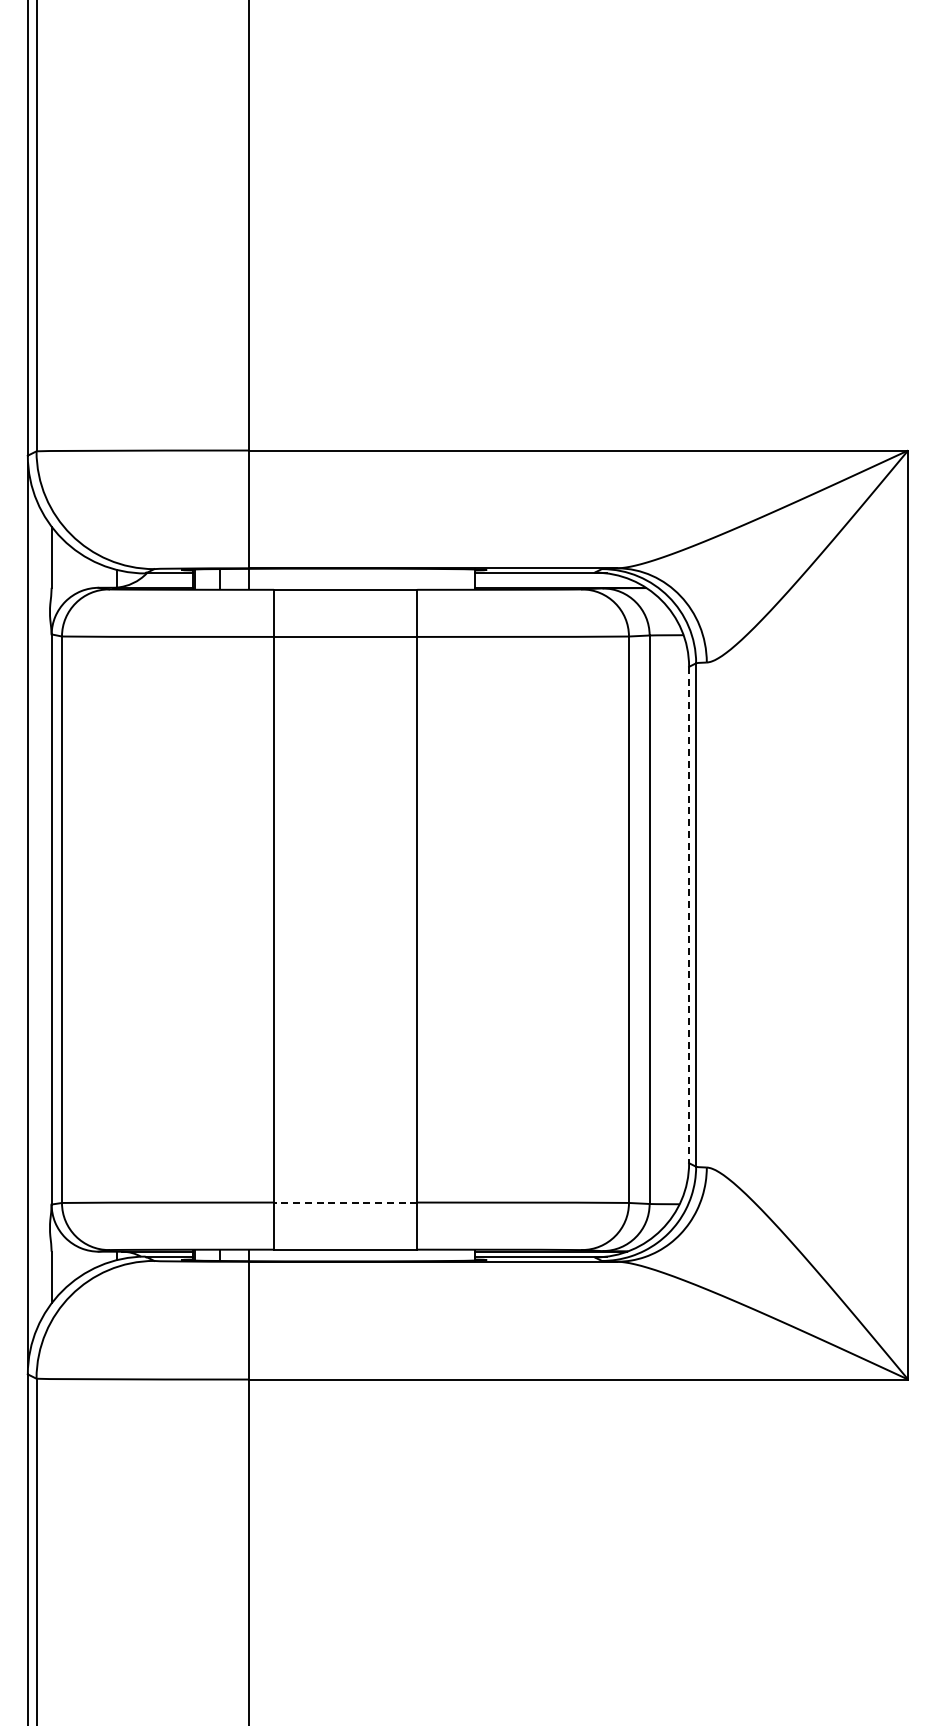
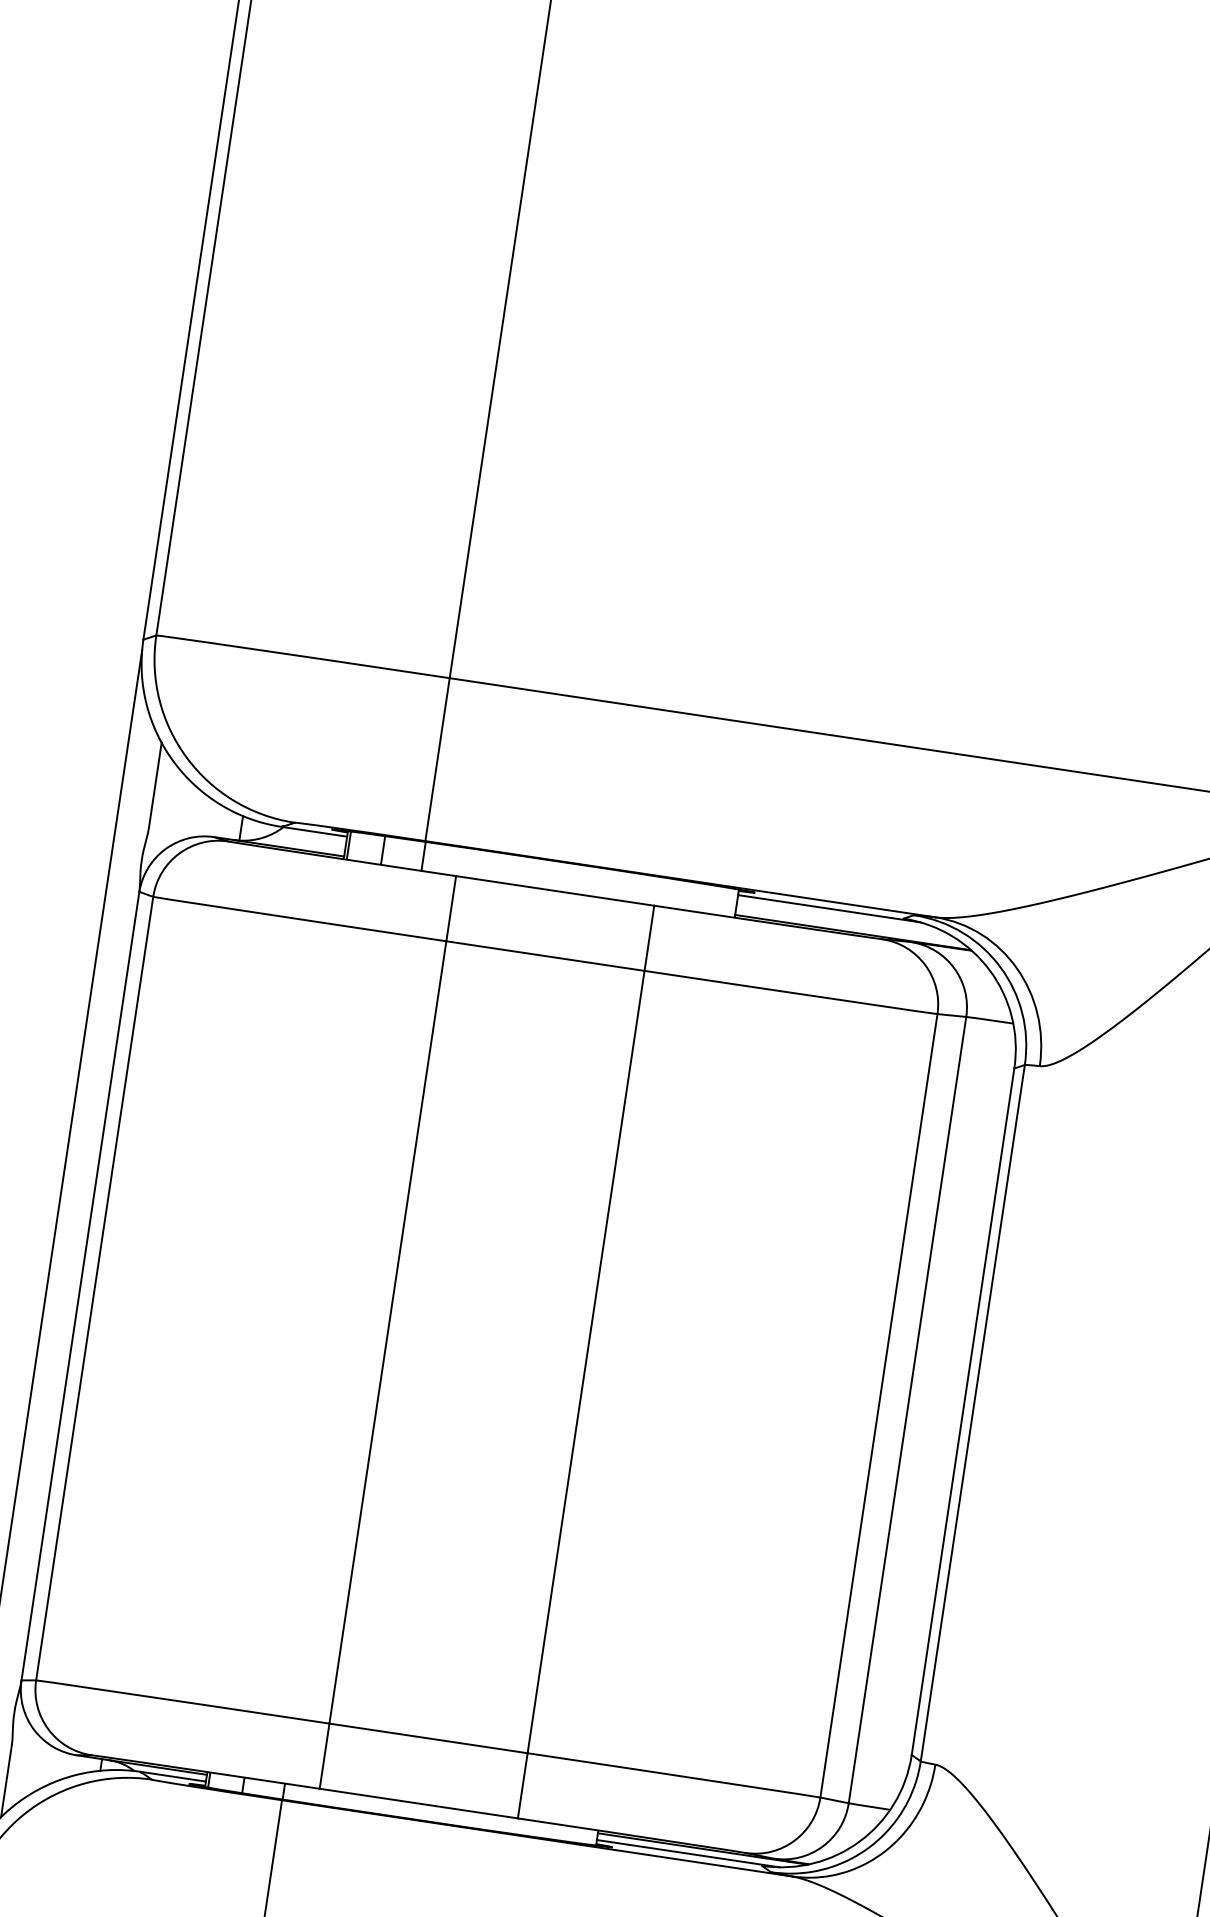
line: (689, 915) -> (963, 1412), dashed -> solid
line: (345, 1202) -> (428, 1738), dashed -> solid

